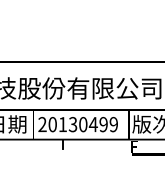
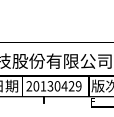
text: (103, 124) -> (71, 86), 20130499 -> 20130429

